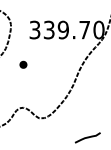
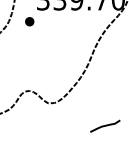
part: (23, 64) -> (29, 21), moved

